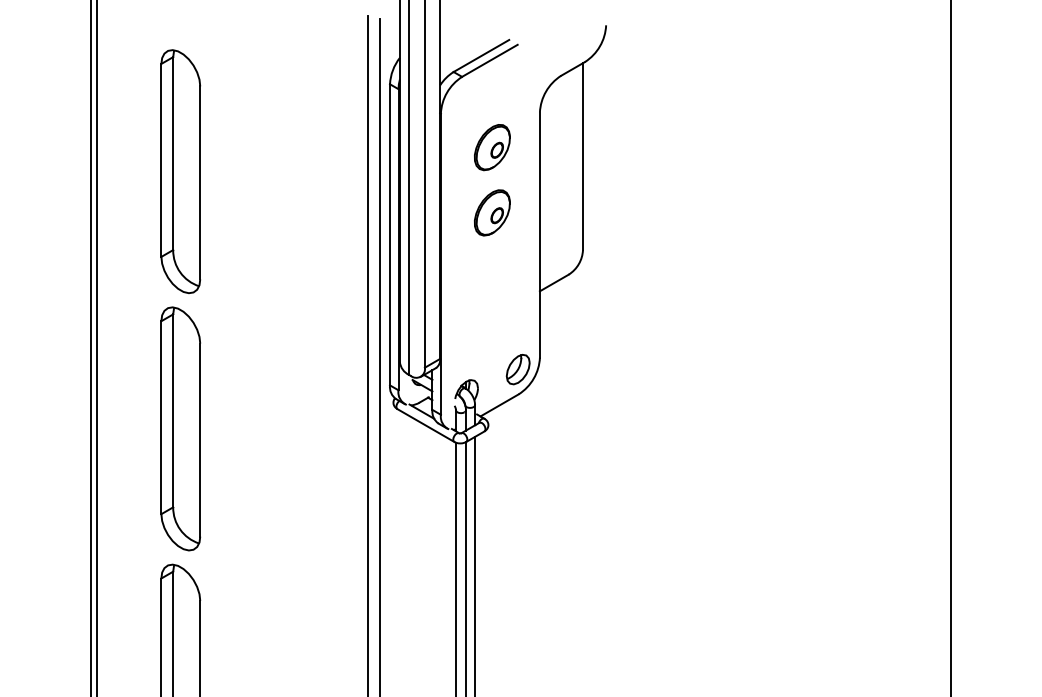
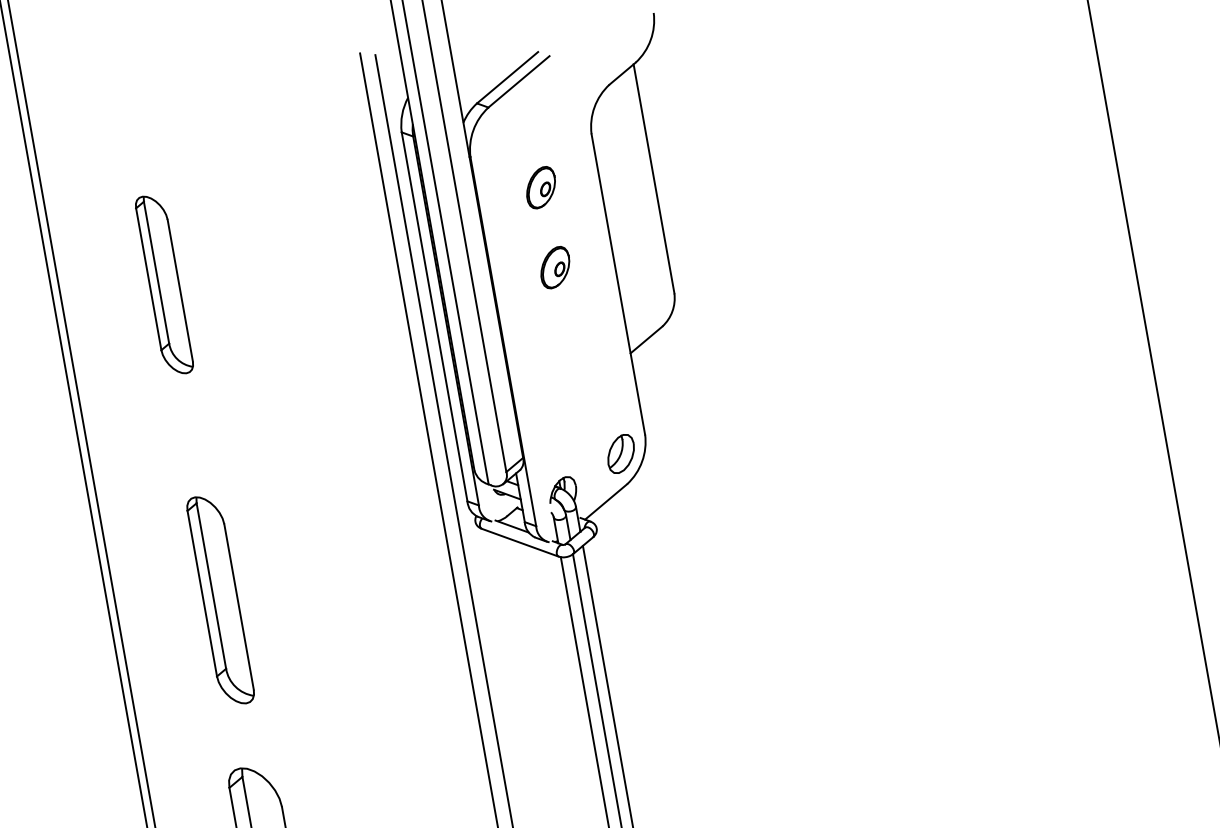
part: (492, 147) -> (541, 187), size x0.7
part: (180, 171) -> (164, 284), size x0.6
part: (492, 212) -> (555, 267), size x0.7
part: (180, 428) -> (220, 599), size x0.7

